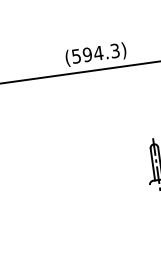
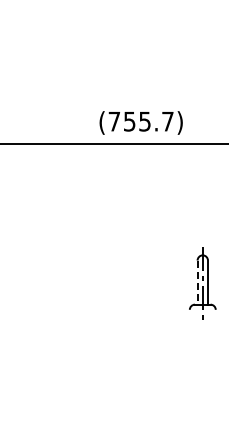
text: (95, 53) -> (140, 121), (594.3) -> (755.7)
line: (152, 165) -> (197, 283), solid -> dashed

